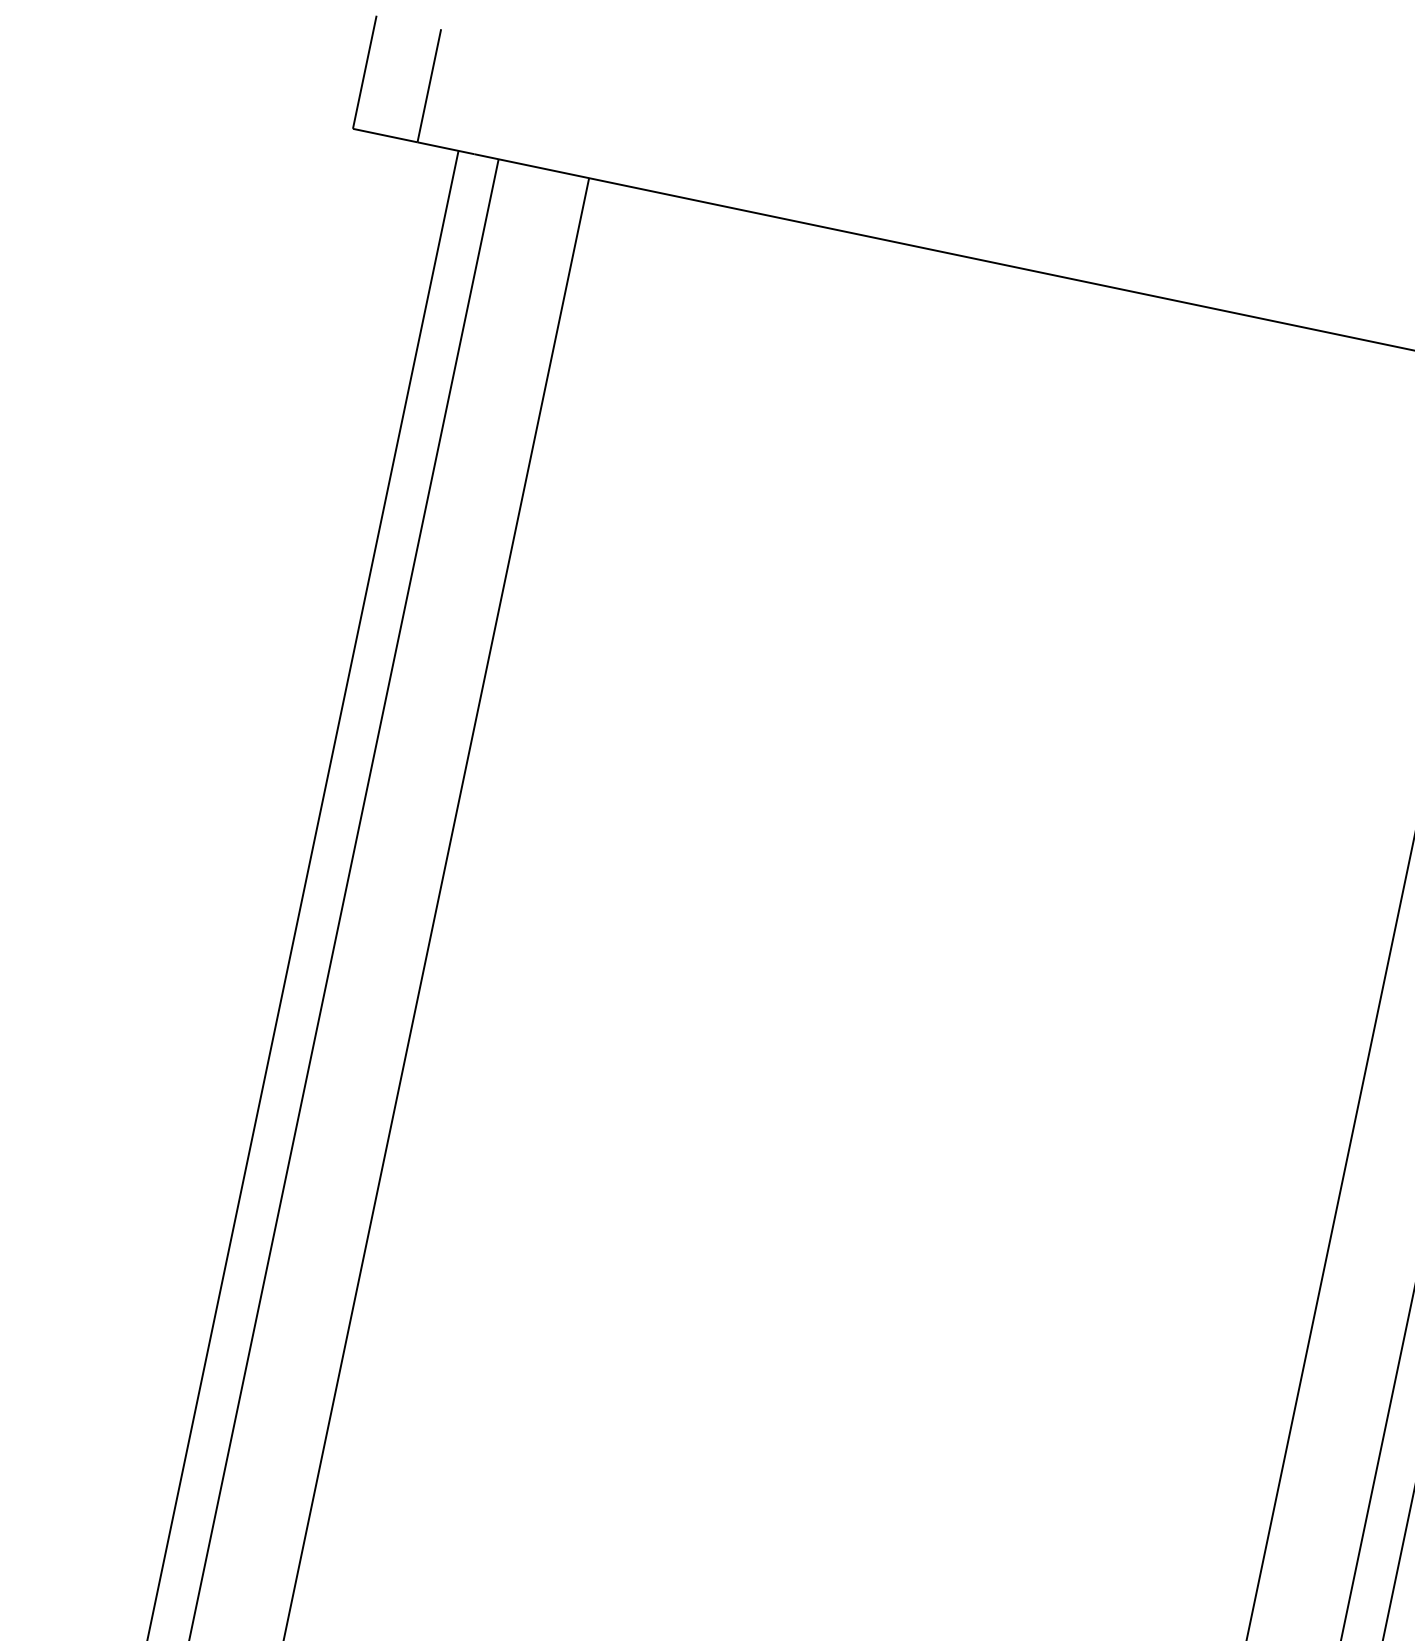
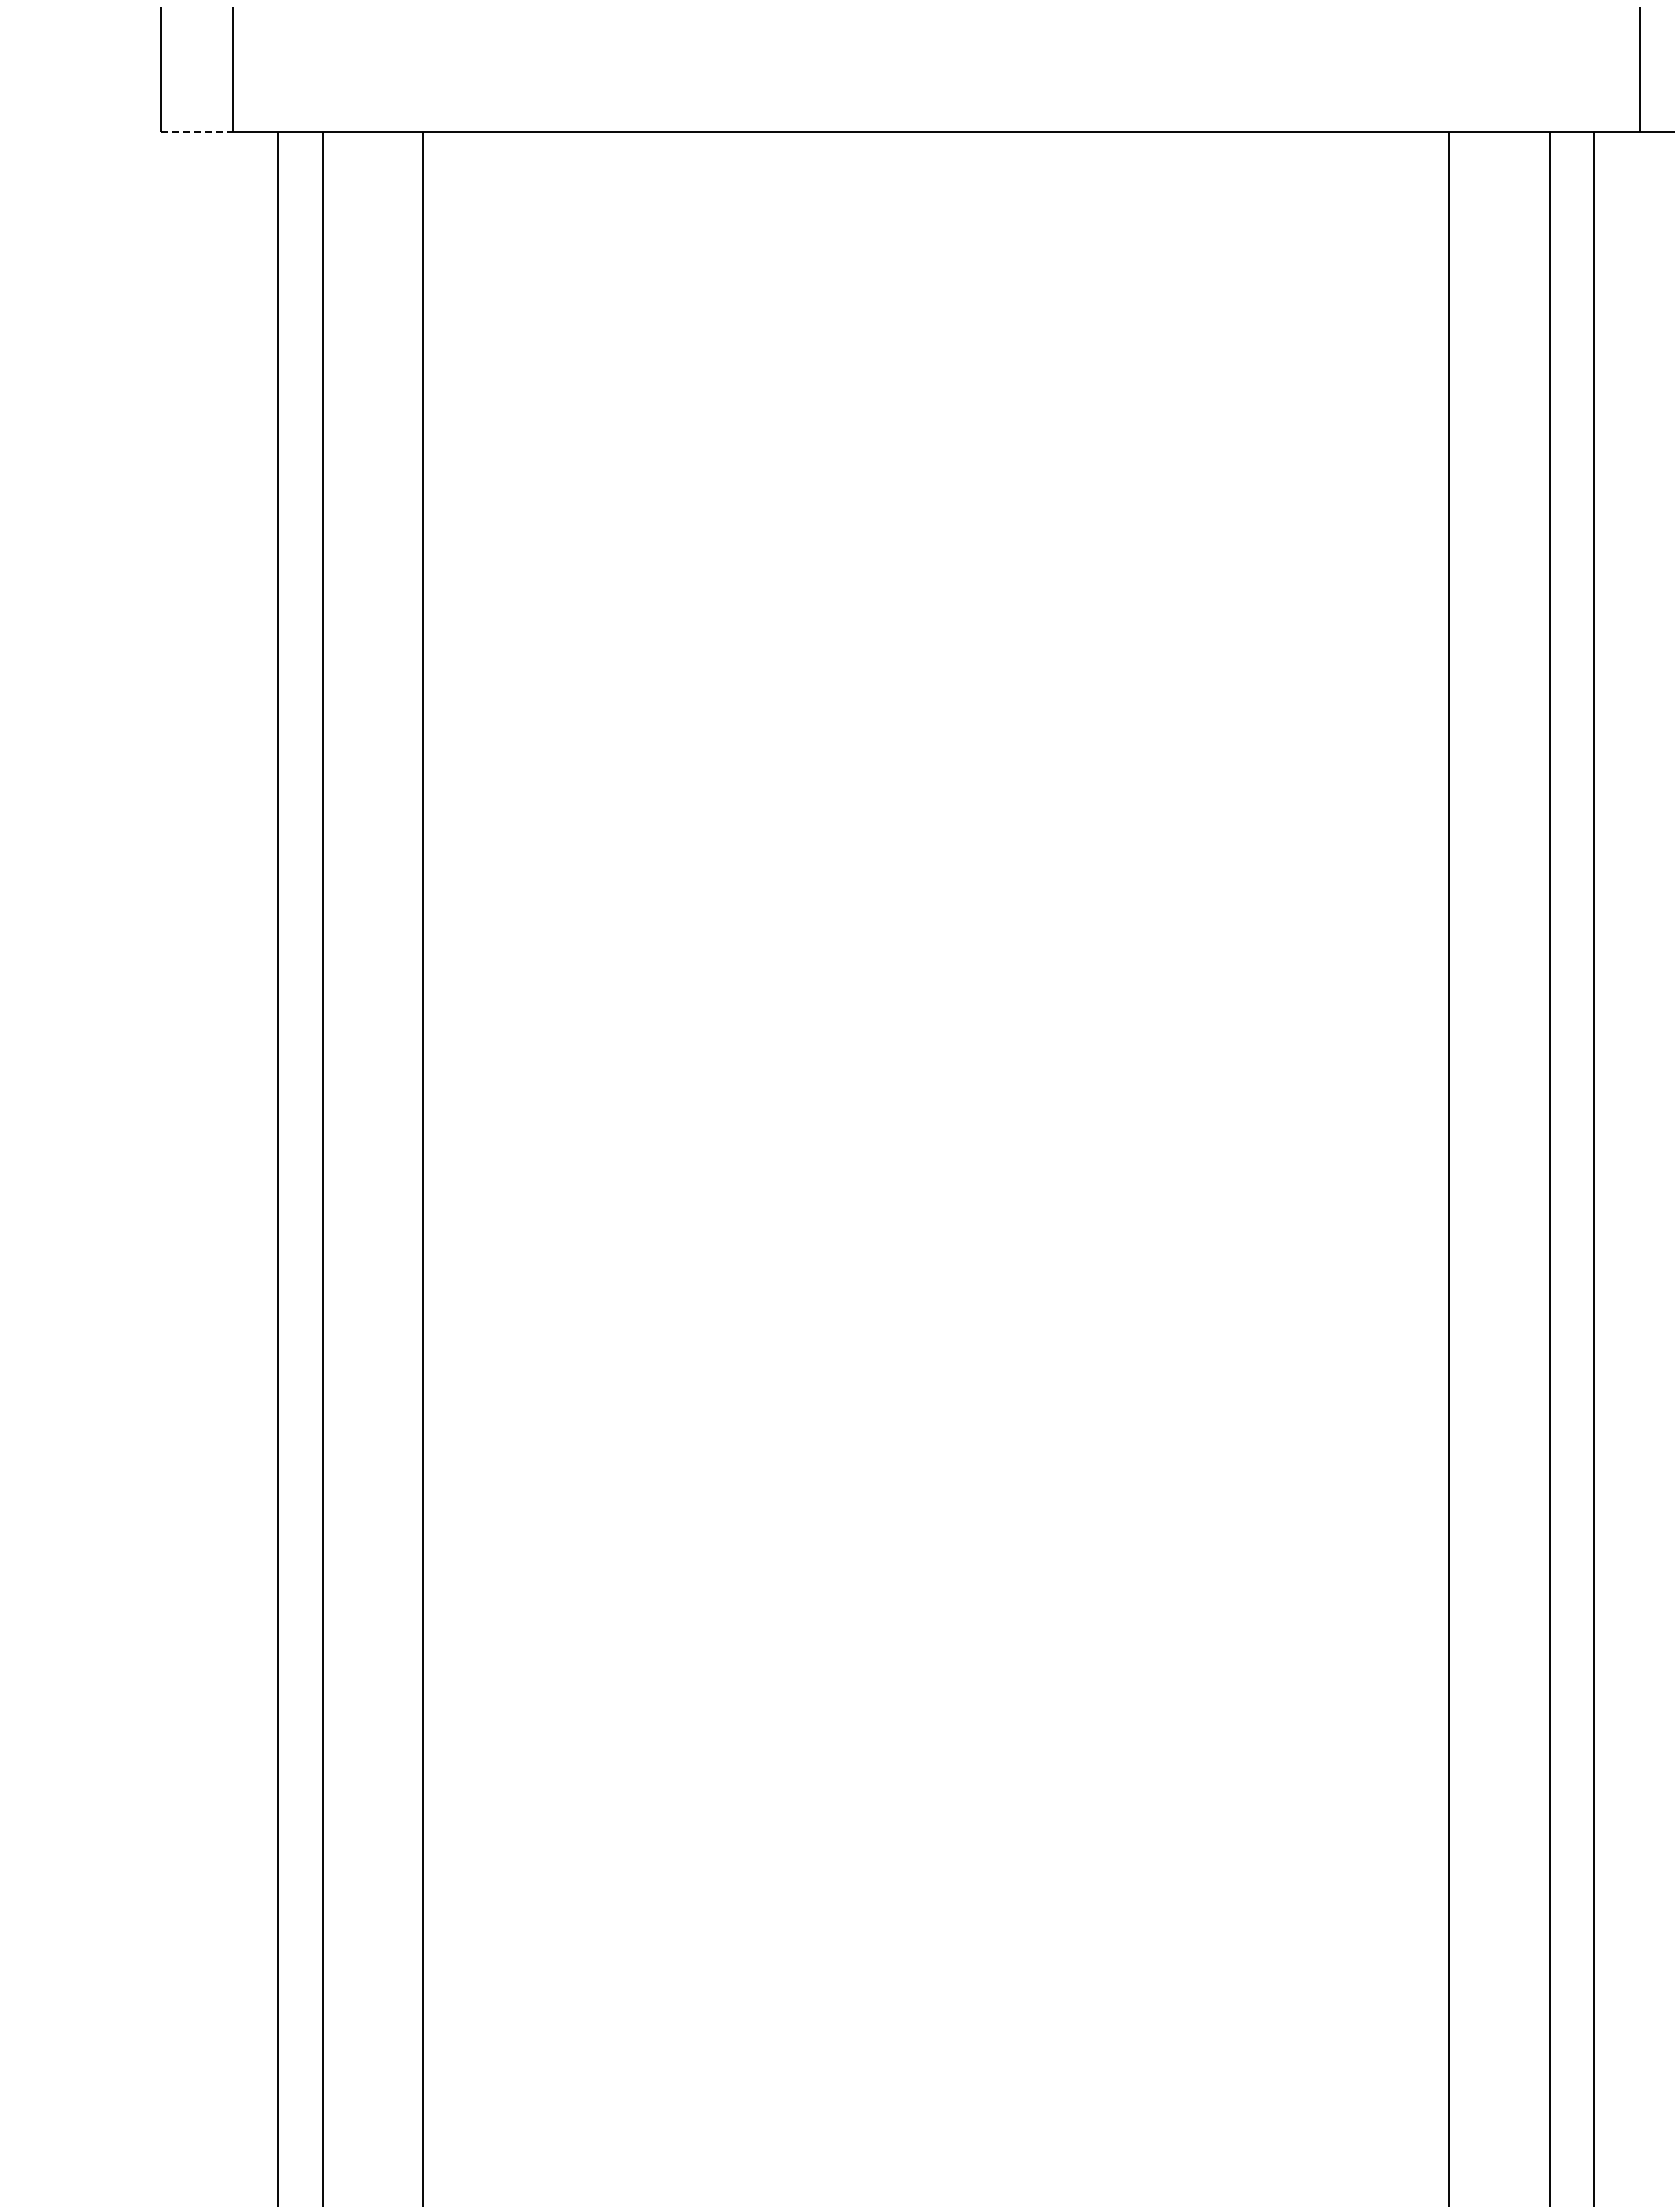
line: (384, 135) -> (196, 132), solid -> dashed

